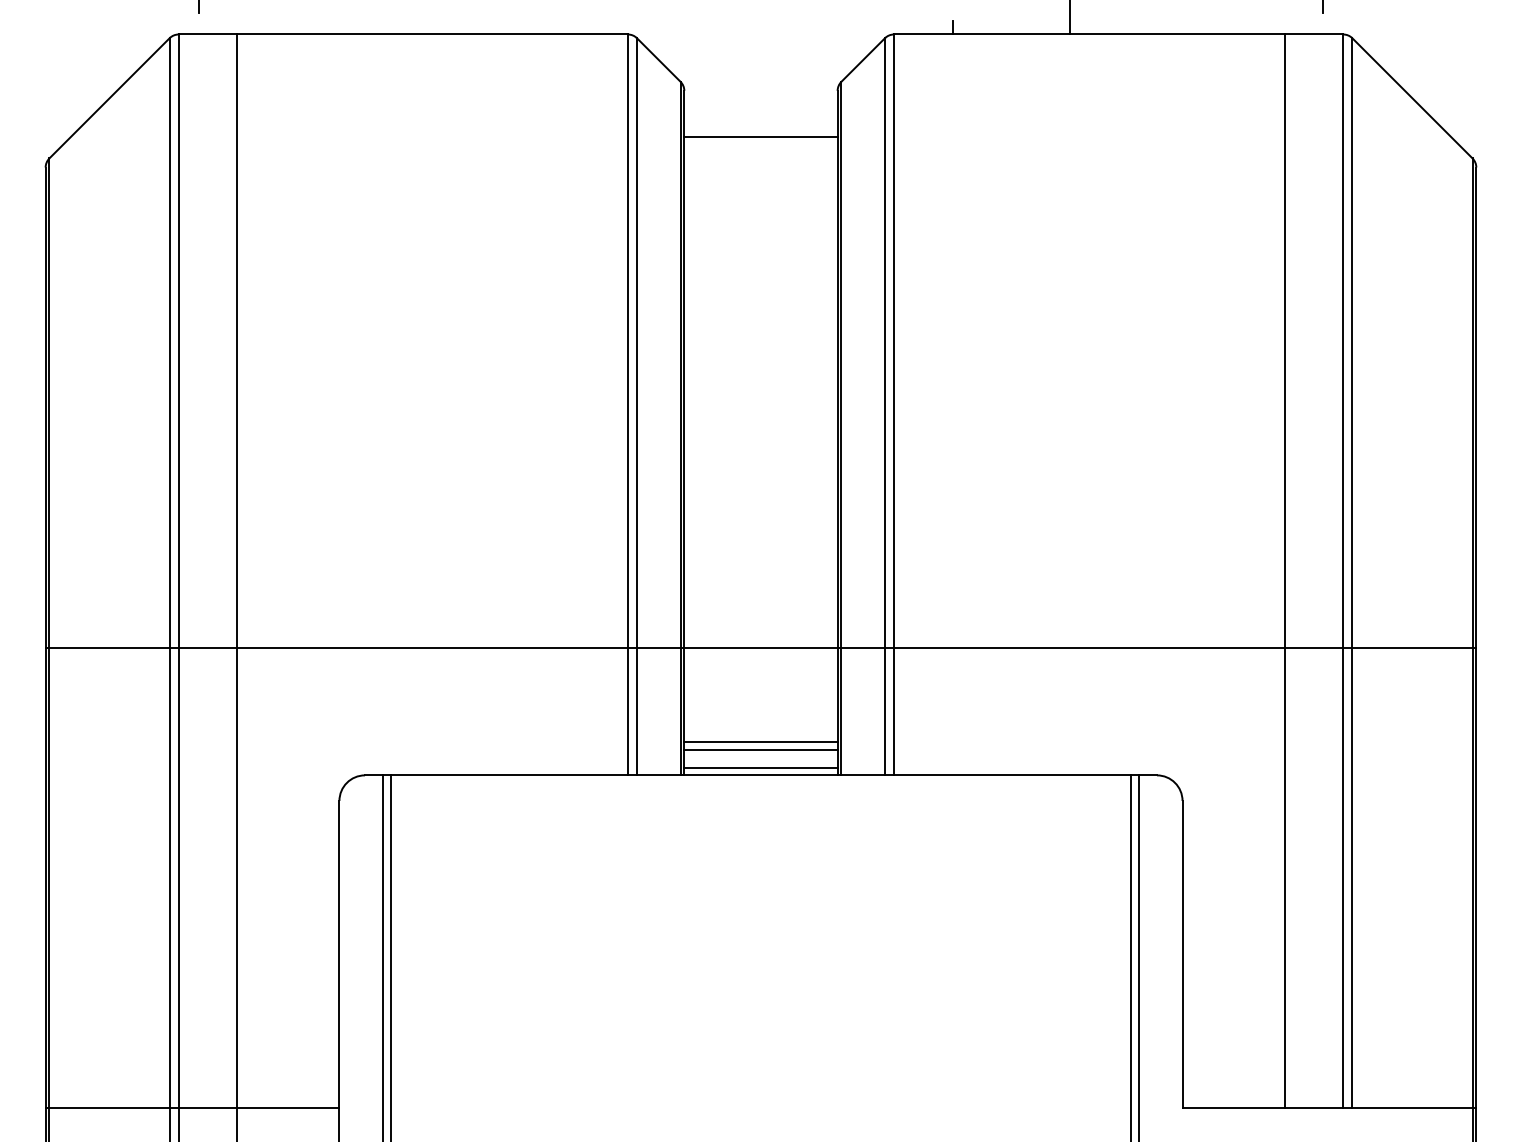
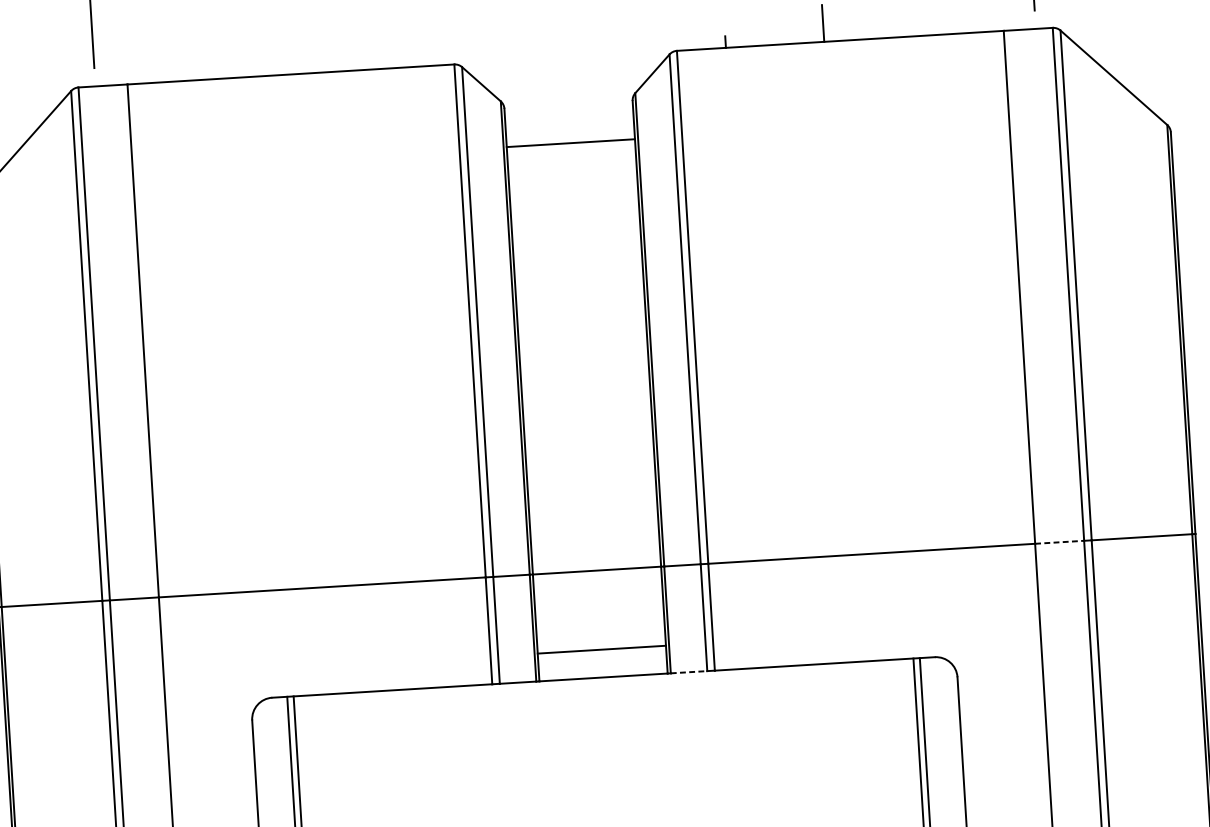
line: (1314, 647) -> (1060, 542), solid -> dashed
line: (760, 749) -> (601, 655), removed
line: (760, 767) -> (602, 670), removed
line: (863, 775) -> (689, 672), solid -> dashed

